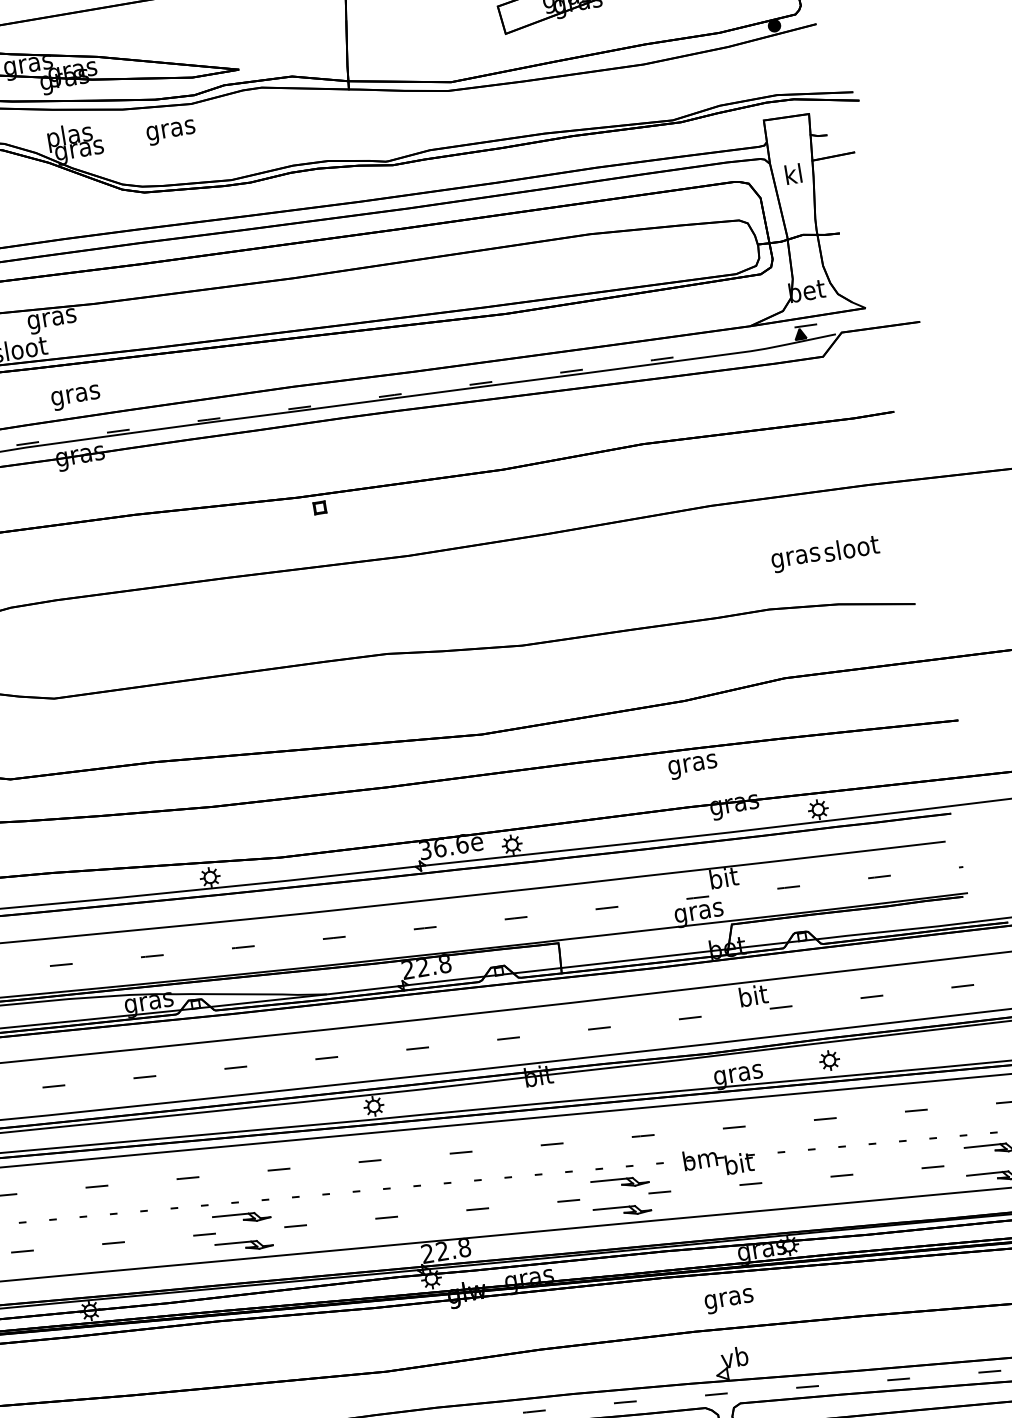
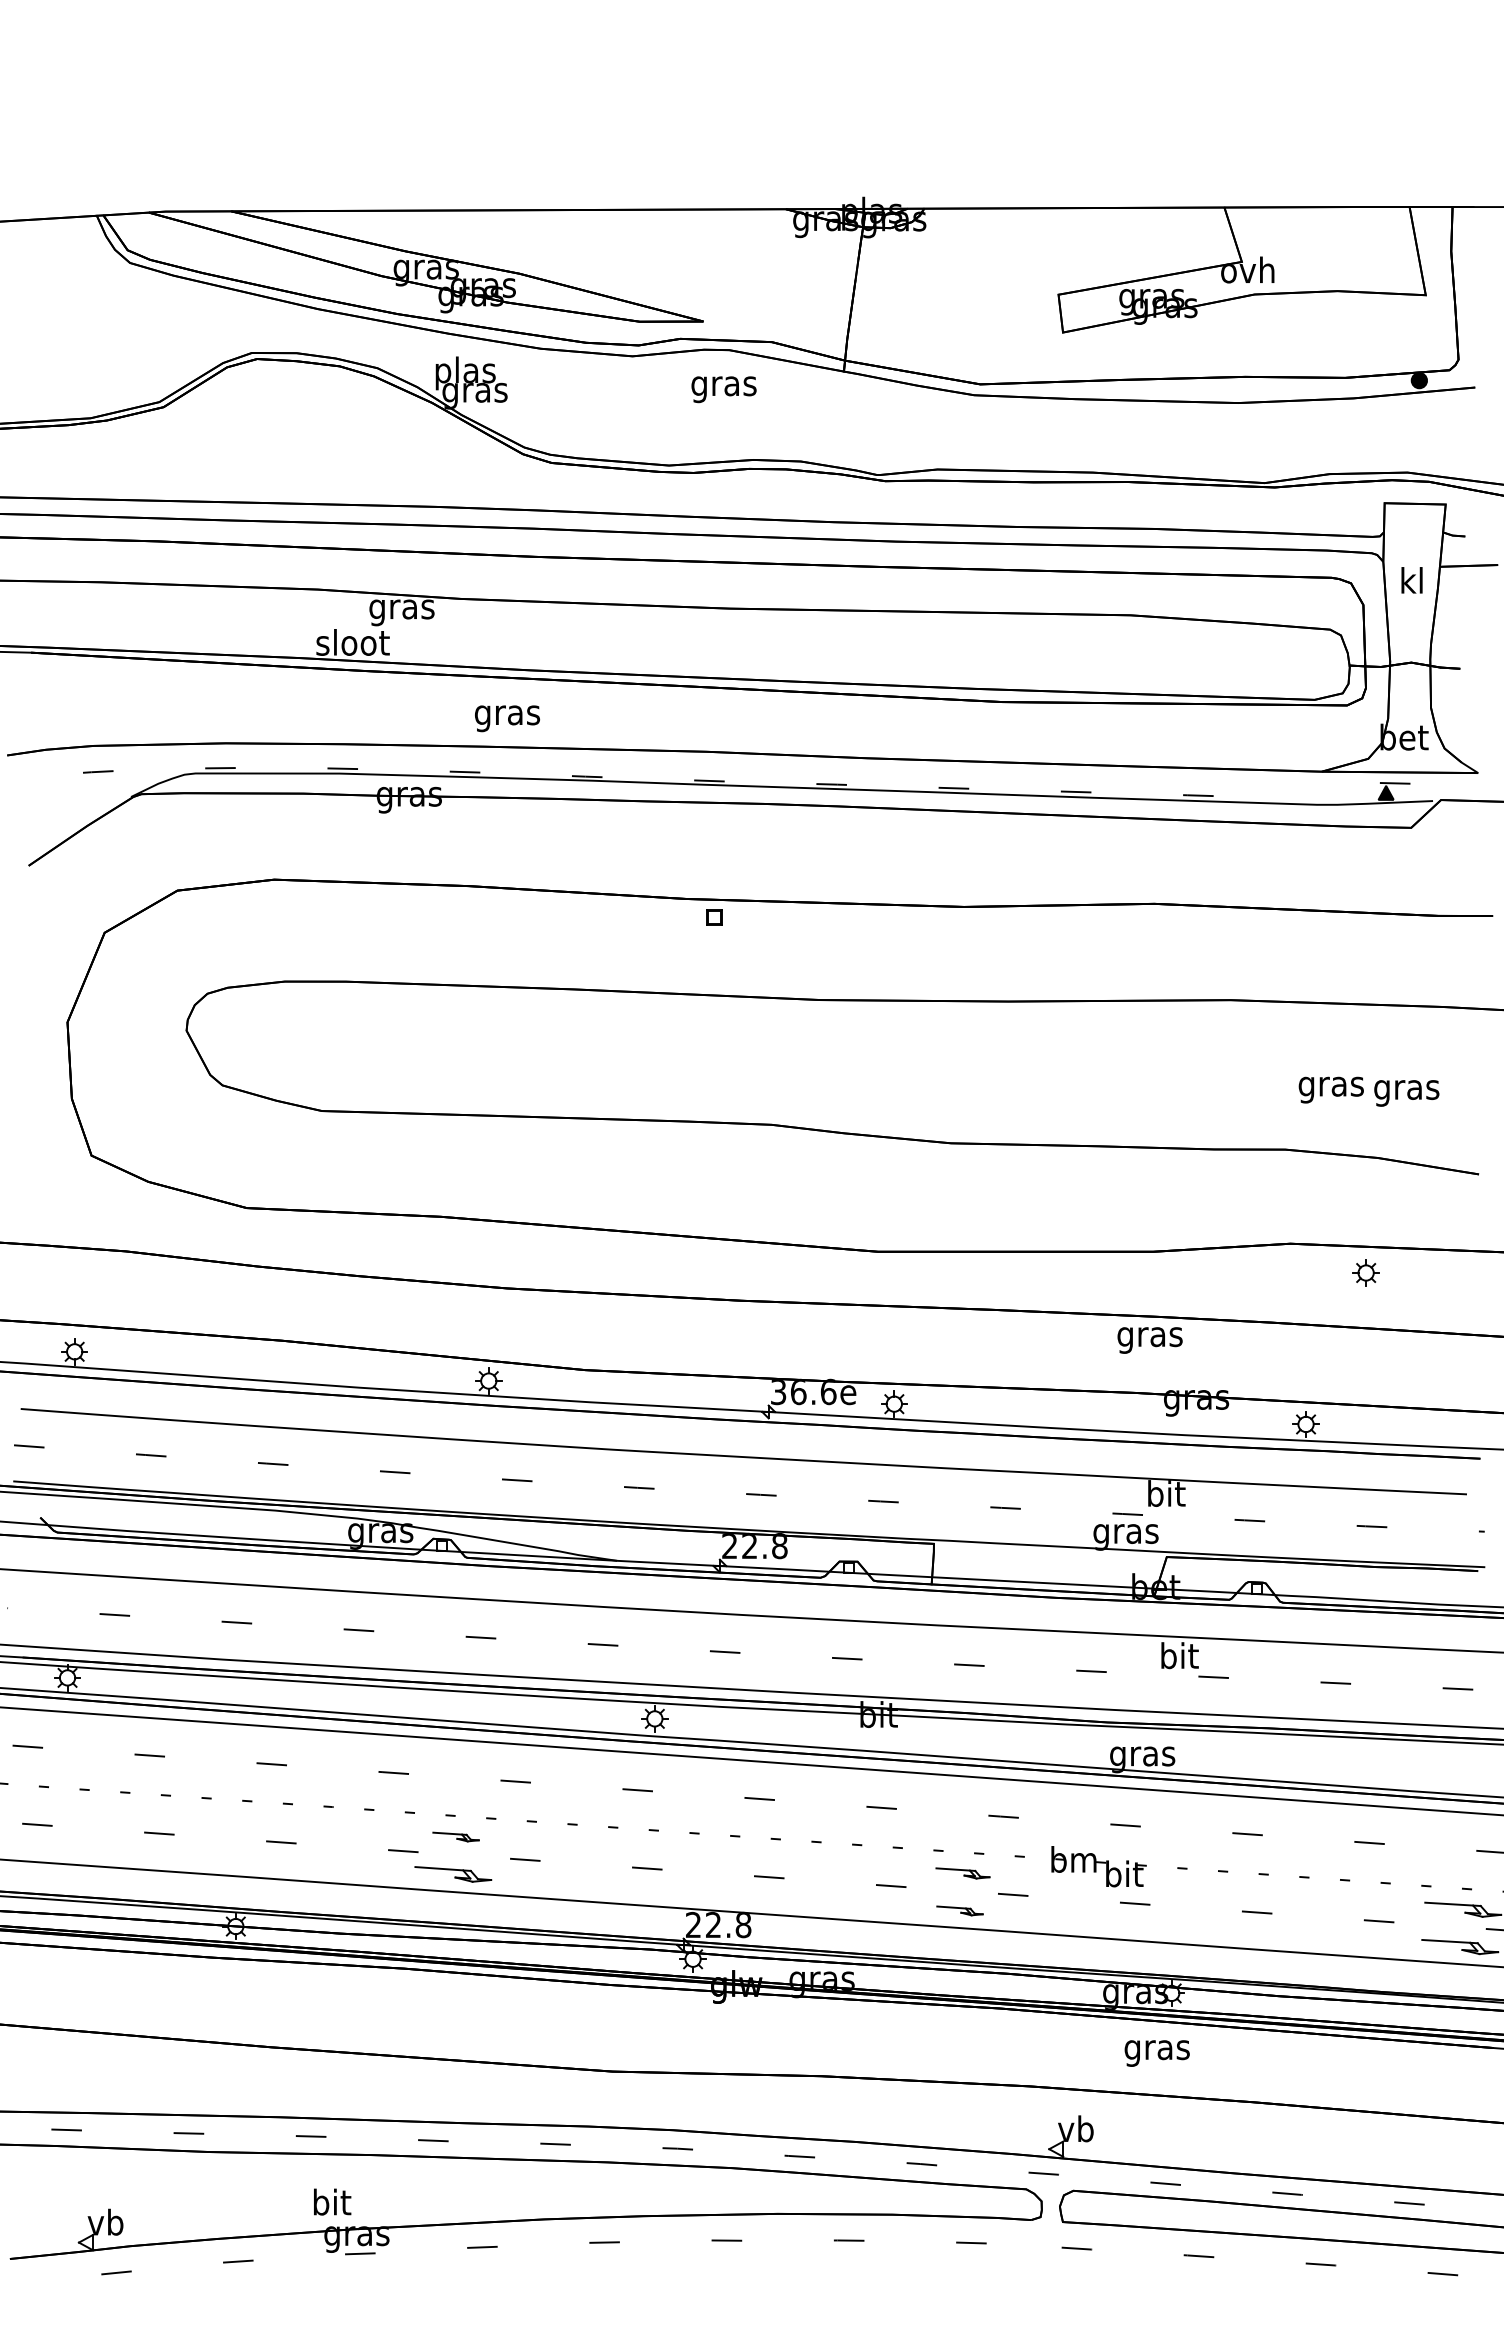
text: (170, 132) -> (723, 389), moved
text: (75, 397) -> (507, 718), moved
text: (851, 550) -> (1406, 1089), sloot -> gras
part: (829, 1060) -> (1365, 1272), moved
part: (619, 1182) -> (962, 1873), size x0.7
part: (622, 1210) -> (959, 1910), size x0.6
part: (241, 1217) -> (455, 1836), size x0.6
text: (728, 1301) -> (1156, 2053), moved

